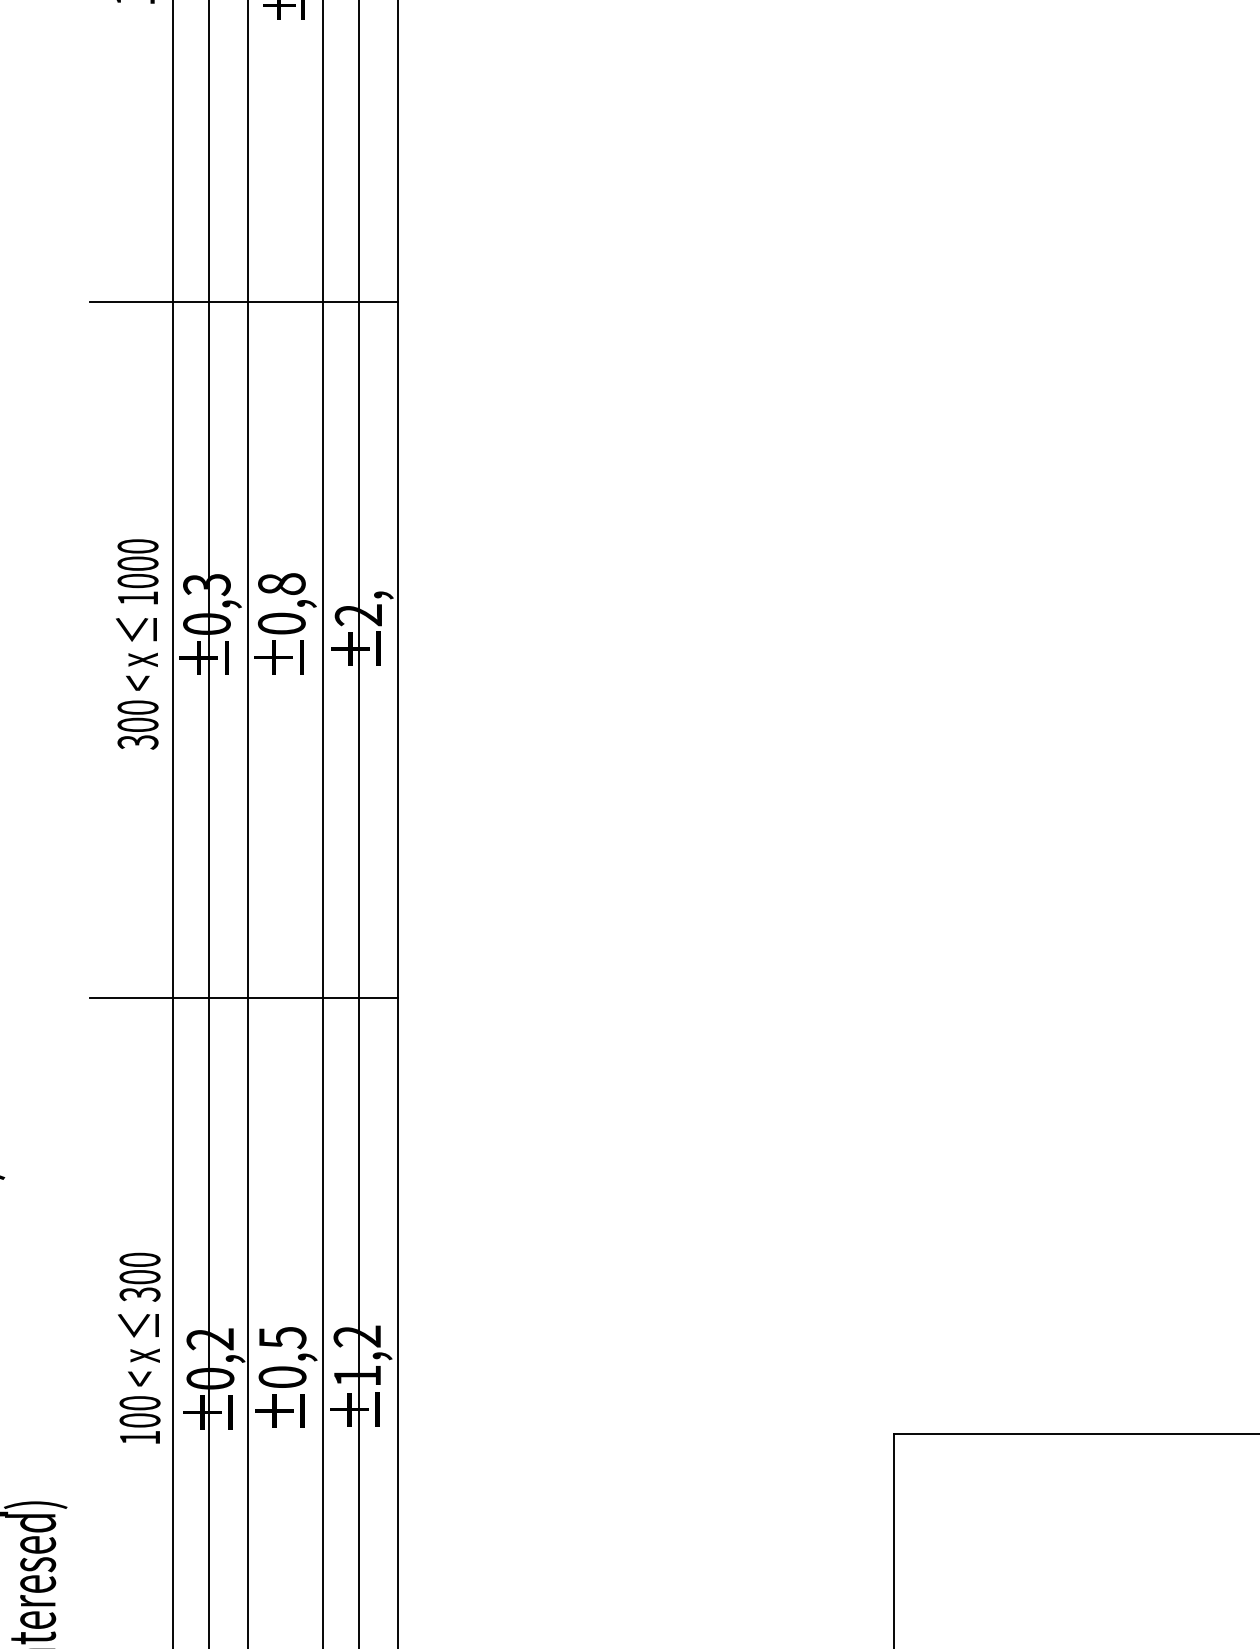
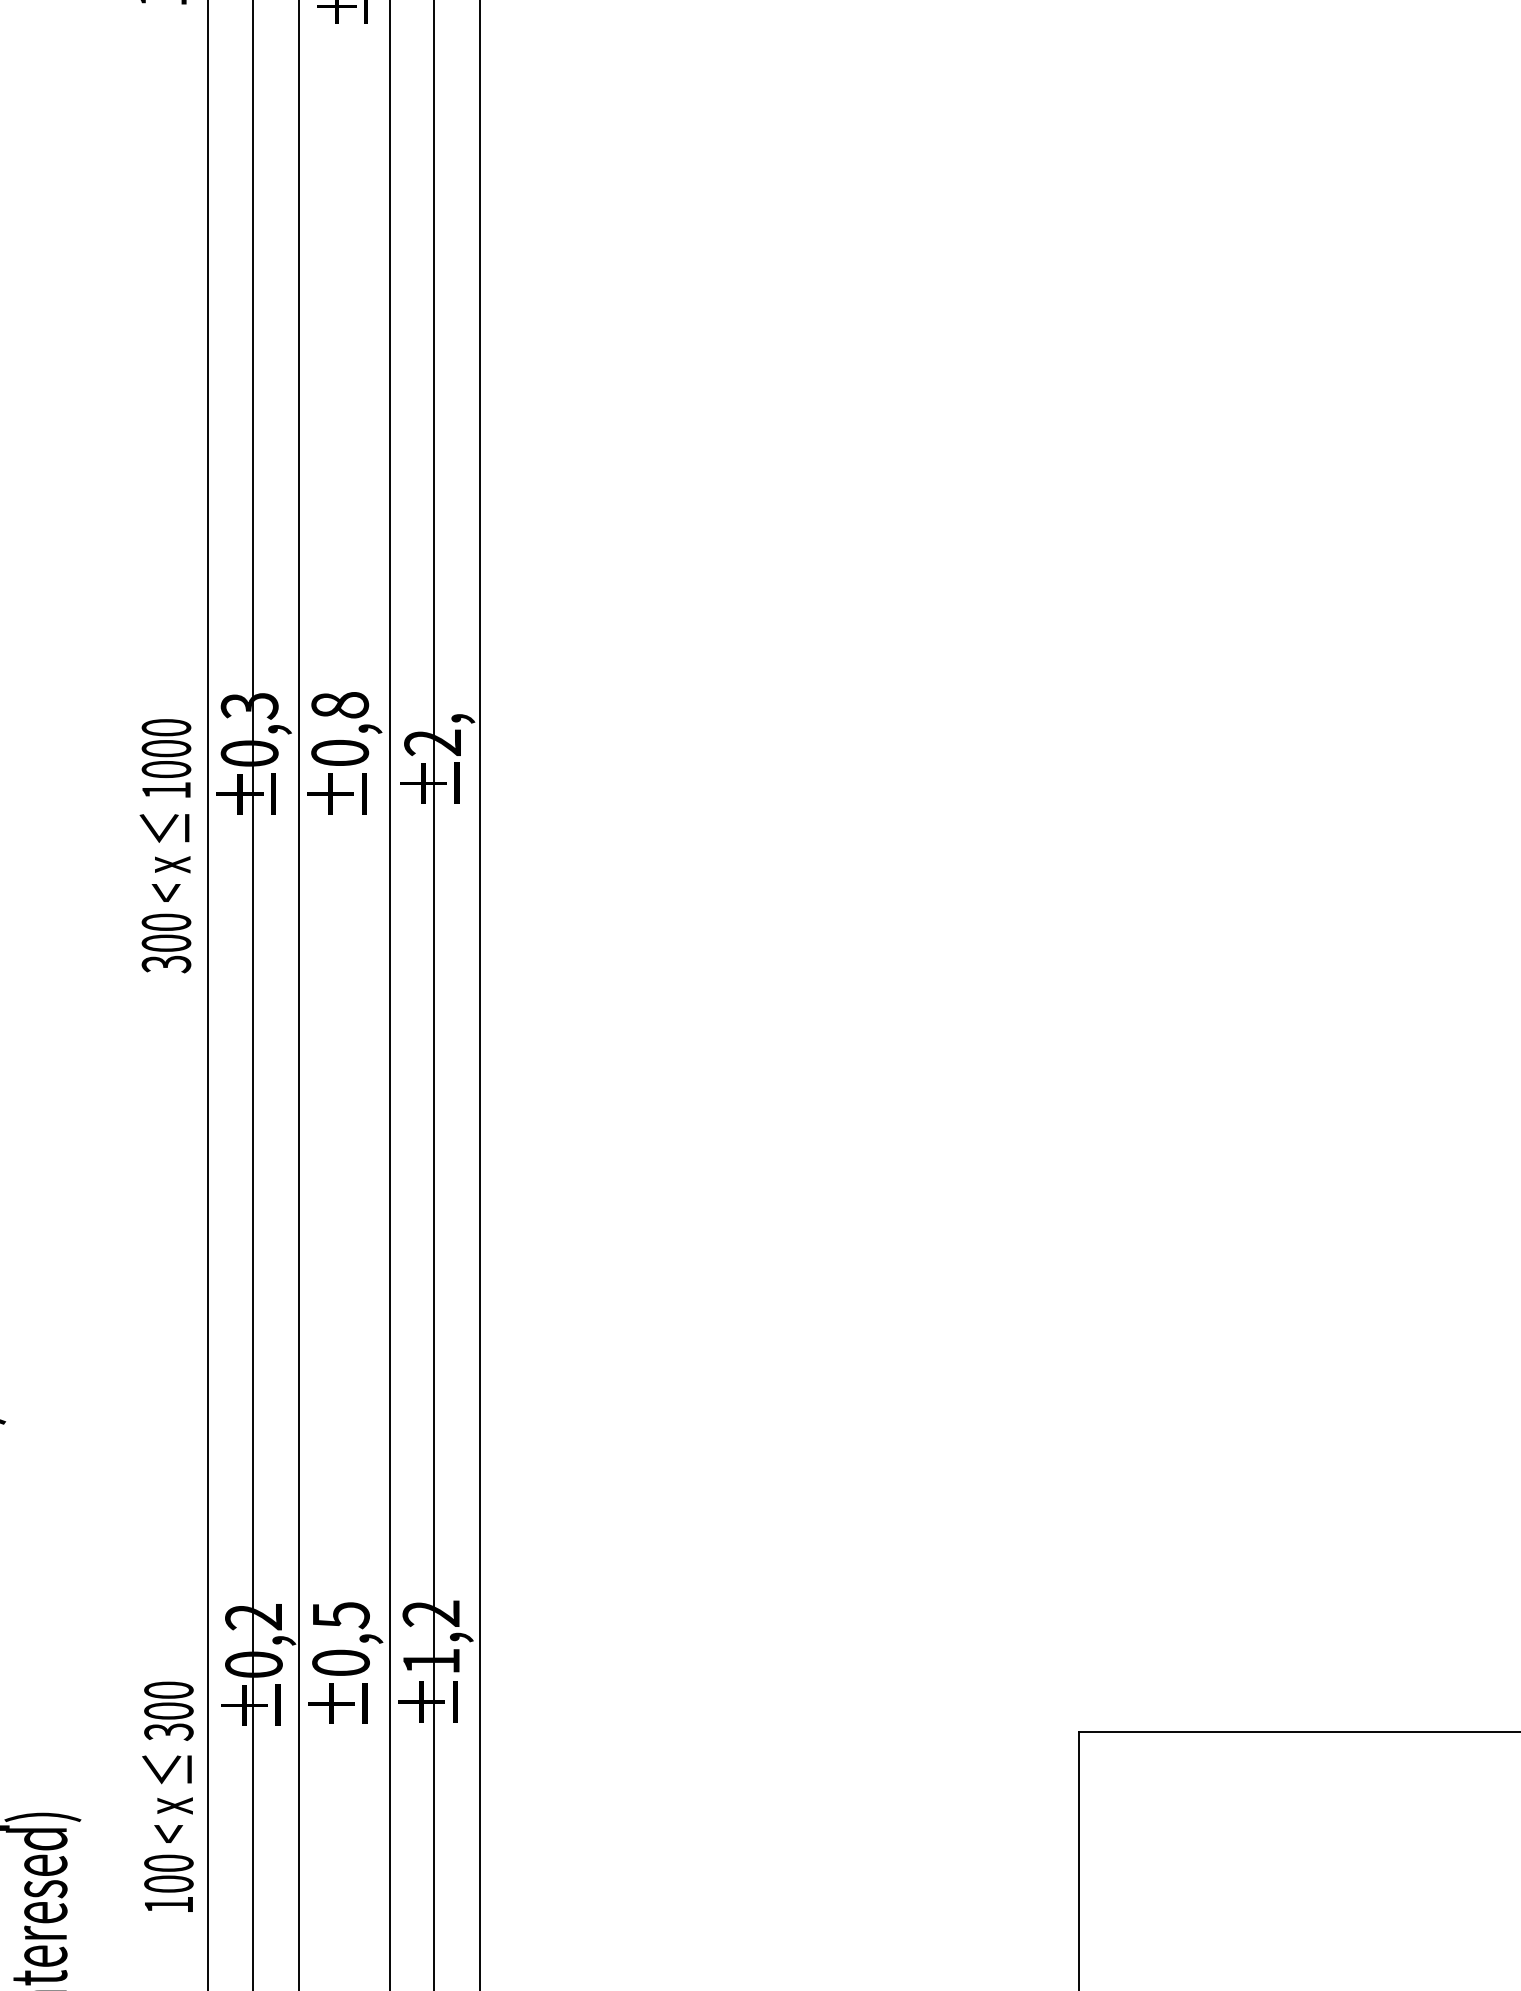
line: (244, 301) -> (294, 364), removed
text: (137, 644) -> (165, 846), moved
line: (244, 998) -> (294, 1205), removed
text: (138, 1347) -> (167, 1796), moved

